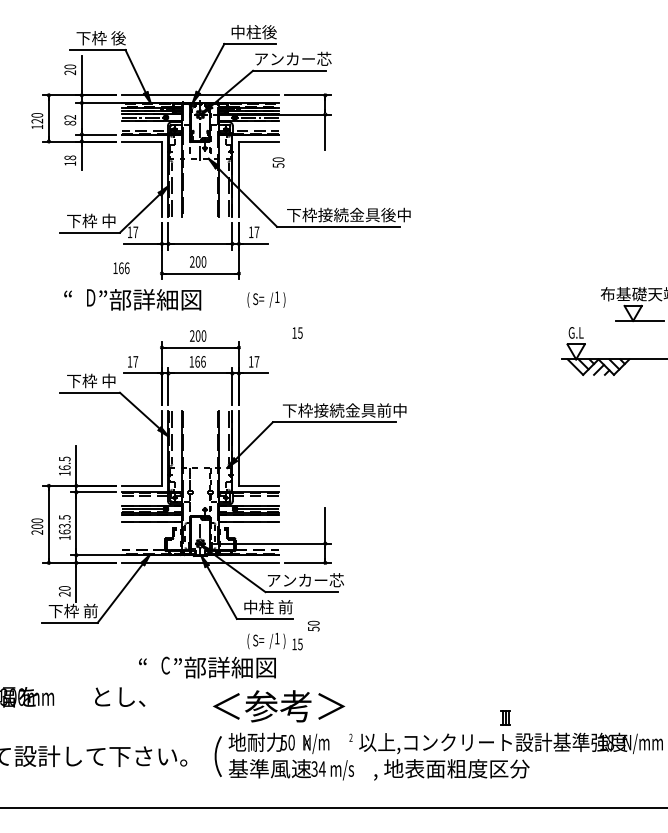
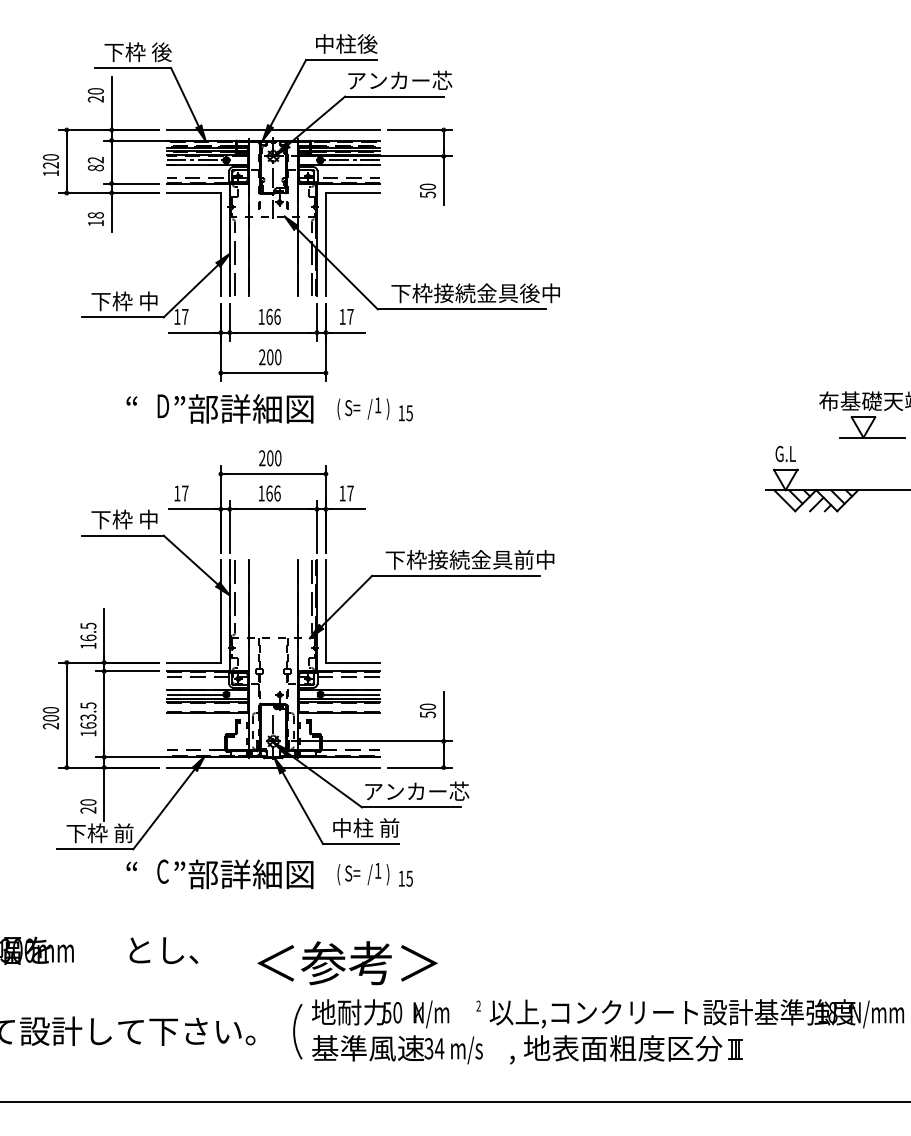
text: (278, 162) -> (427, 190), moved
text: (121, 267) -> (269, 316), moved
text: (132, 299) -> (219, 408), moved
text: (297, 333) -> (405, 413), moved
text: (313, 625) -> (427, 710), moved
text: (207, 667) -> (219, 874), moved
text: (278, 706) -> (347, 963), moved
part: (505, 718) -> (735, 1049), moved

